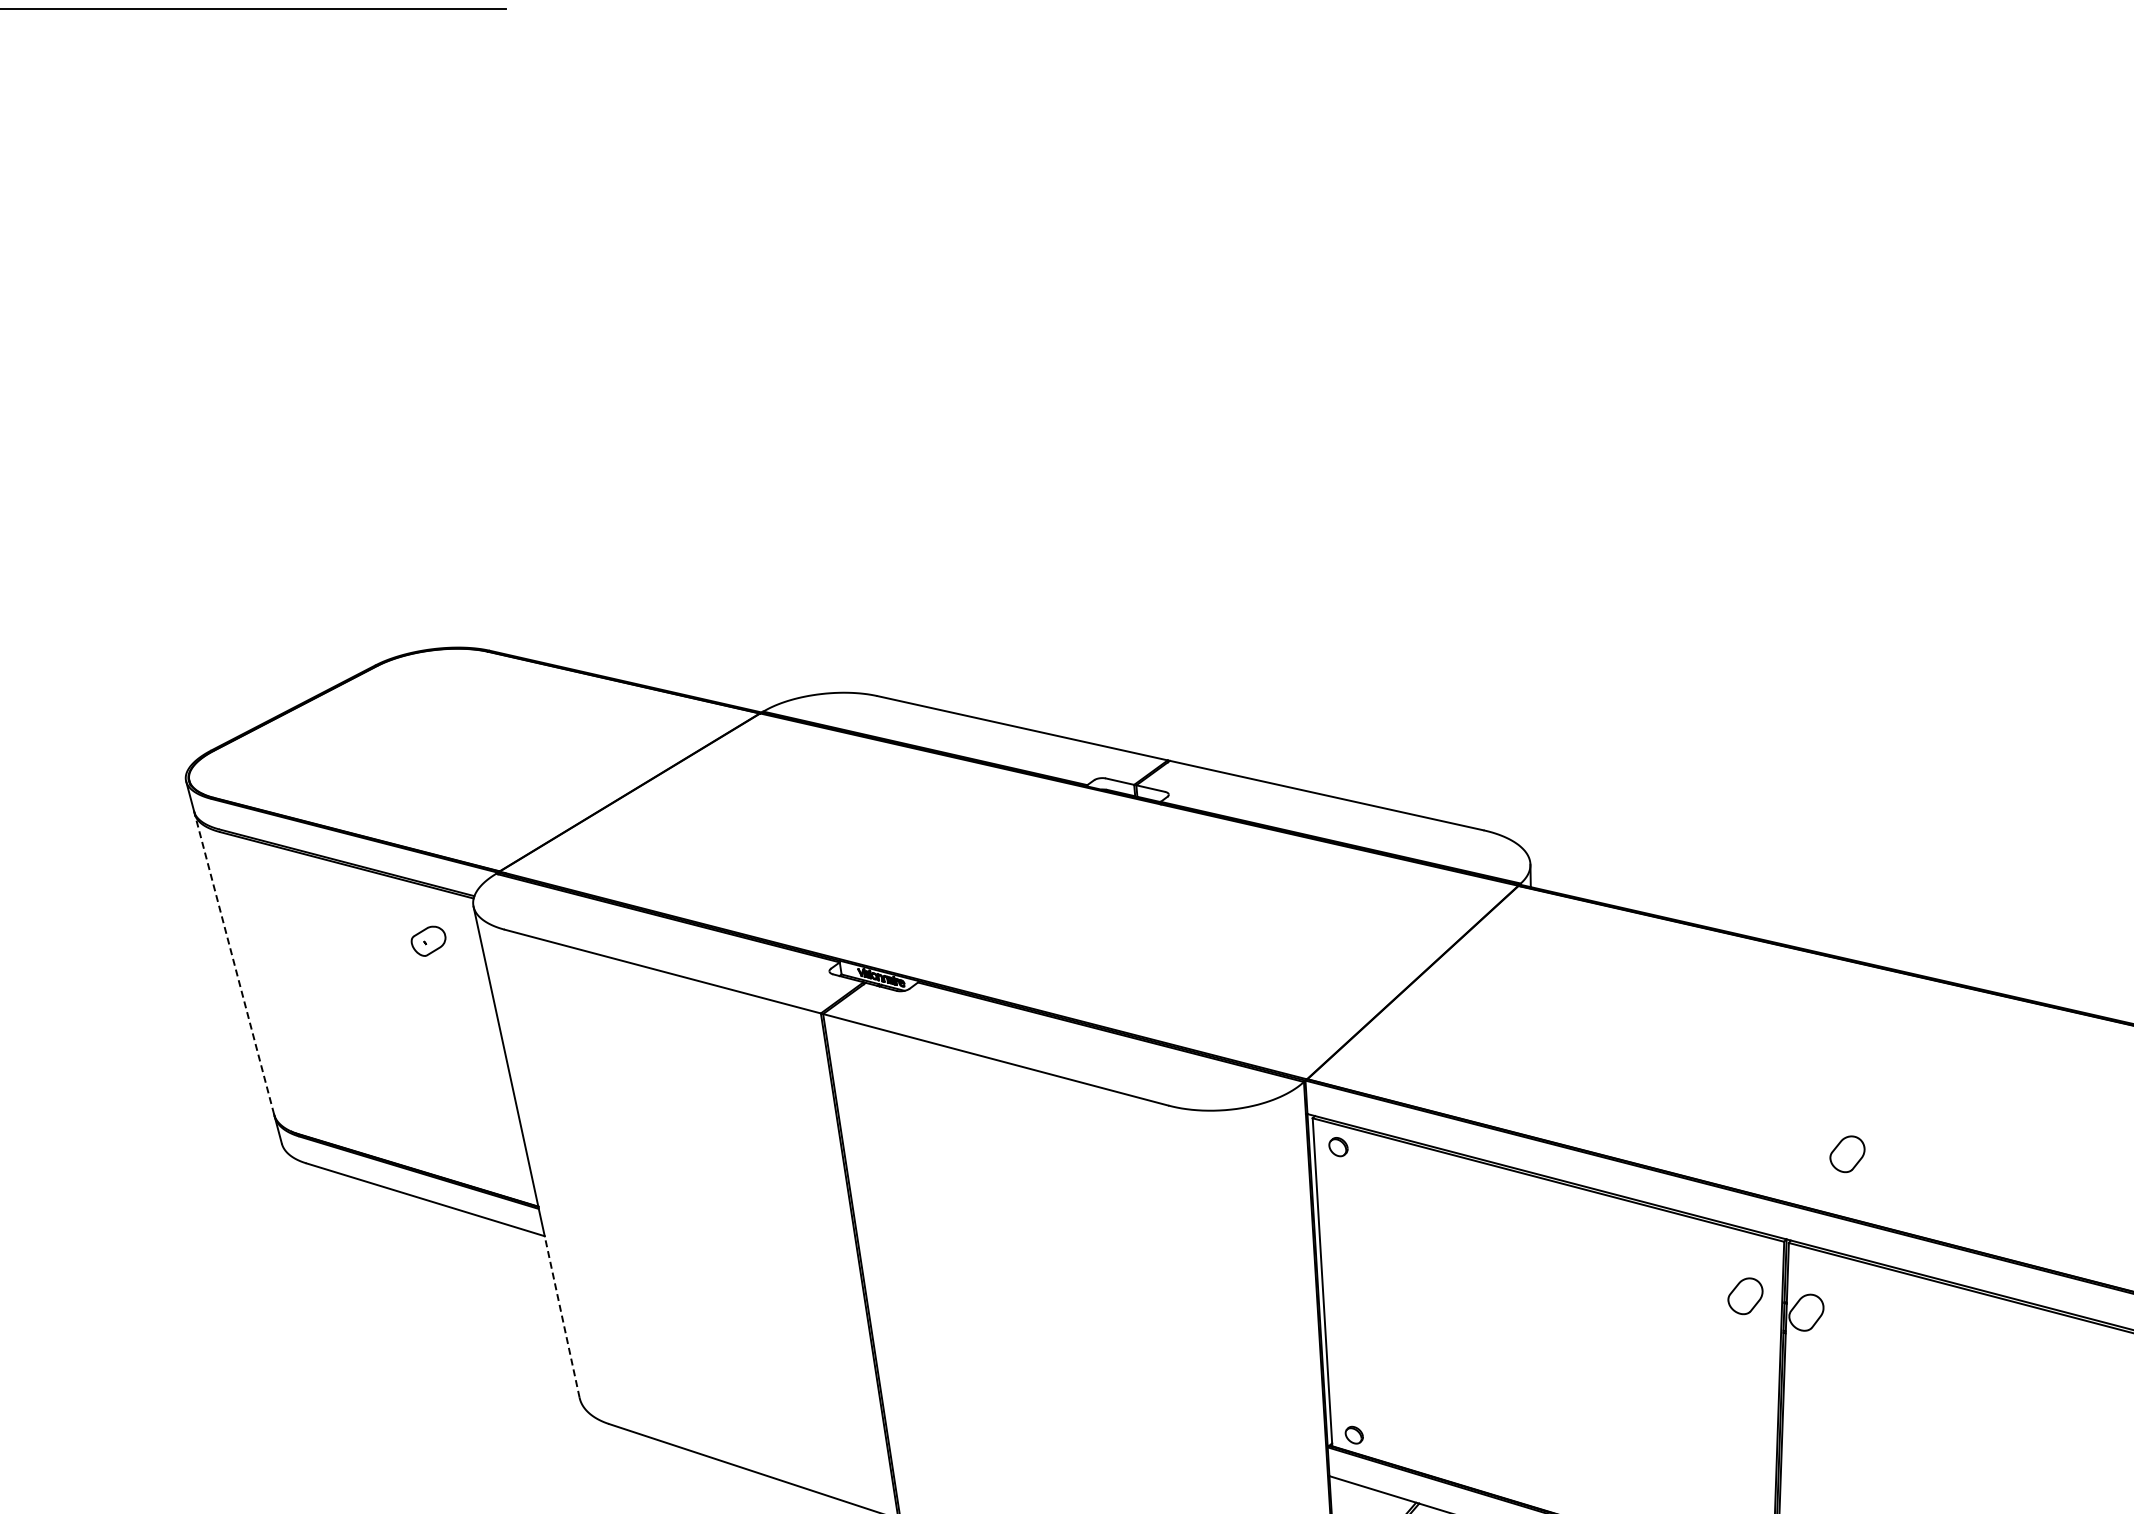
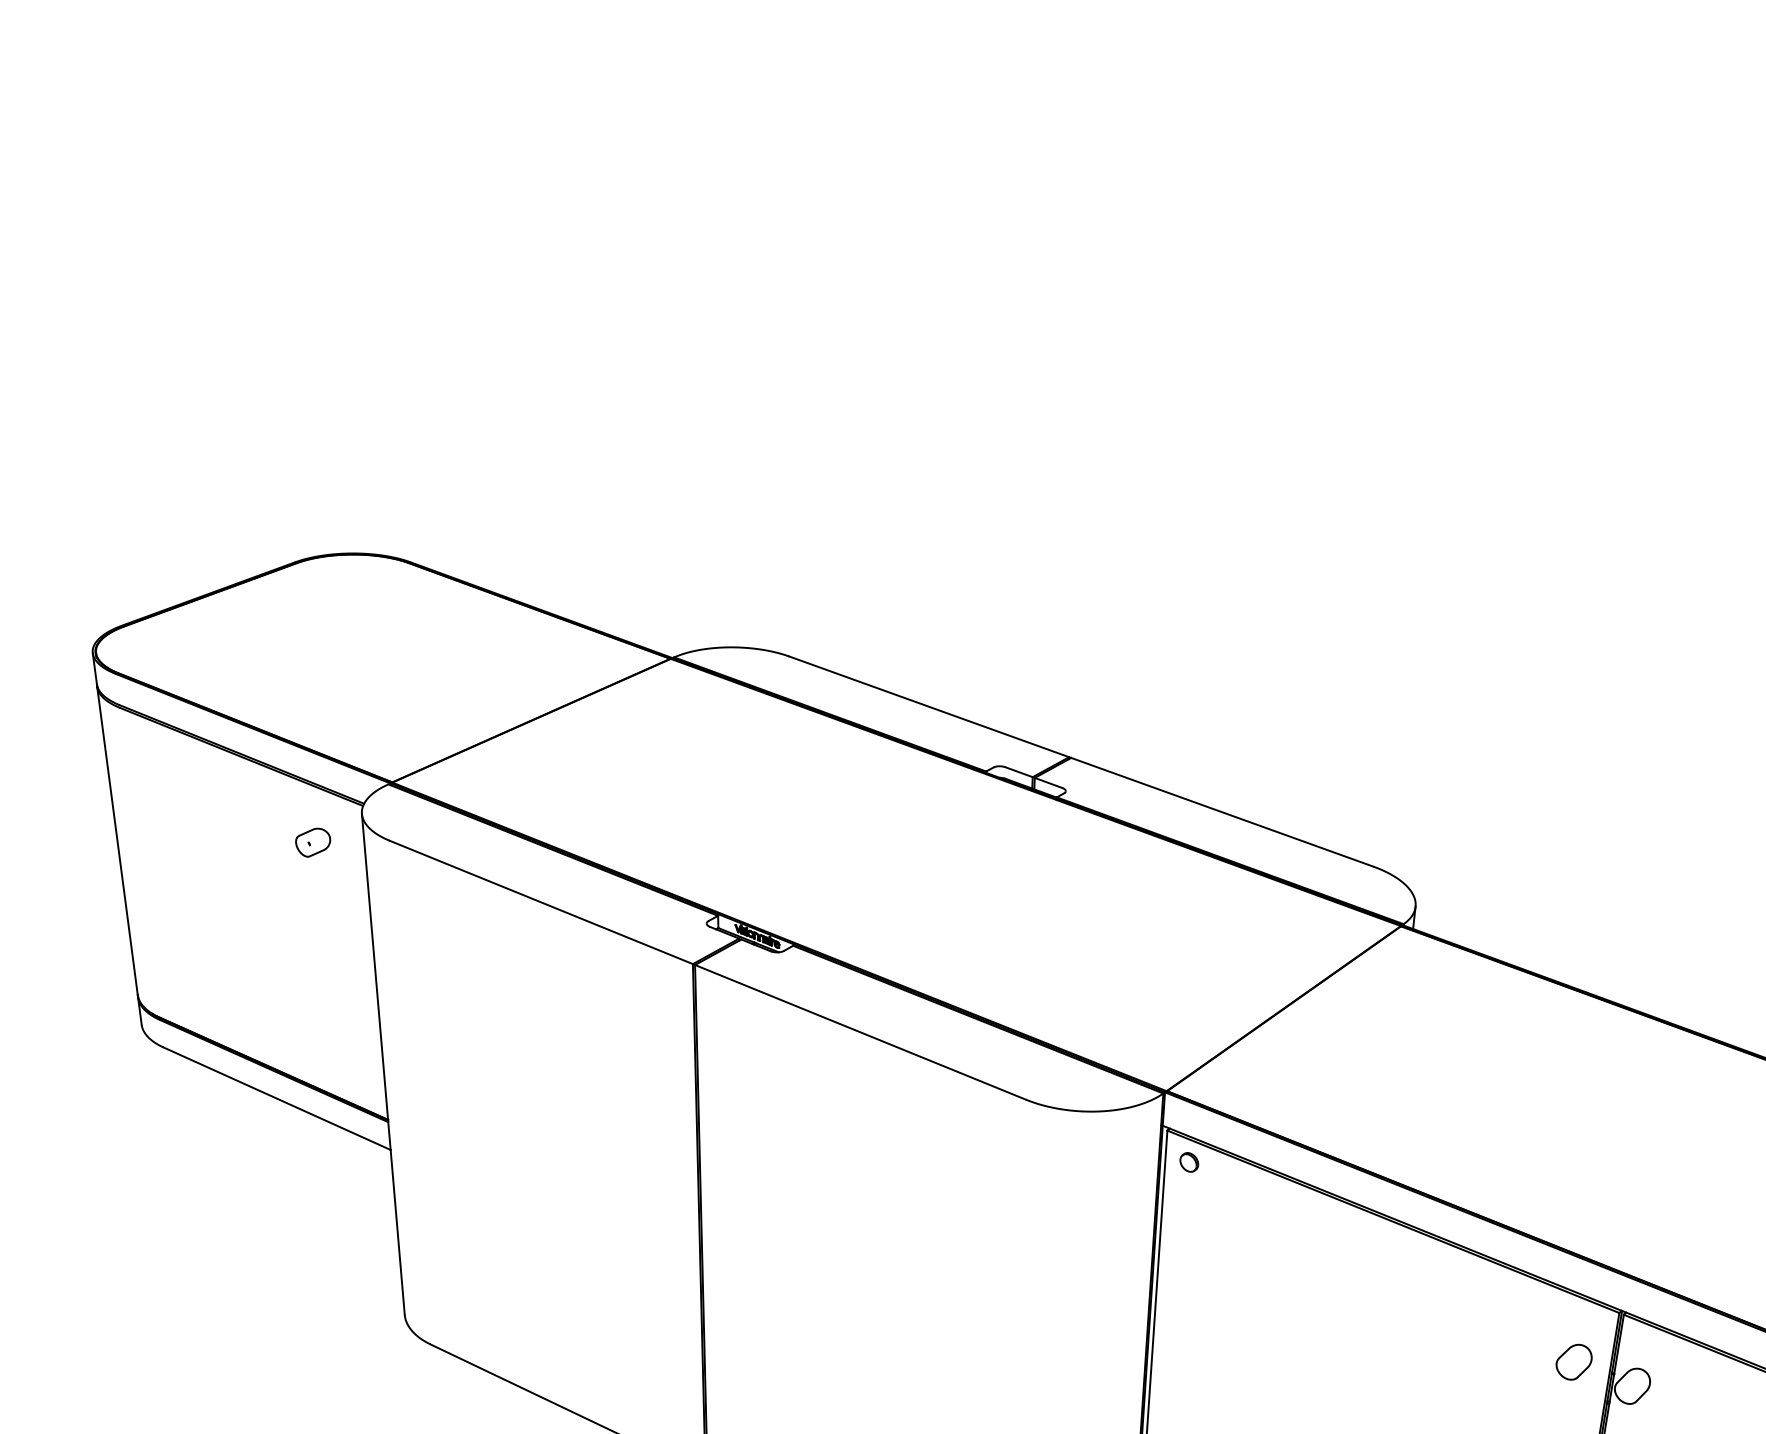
line: (234, 963) -> (117, 840), dashed -> solid
part: (1847, 1154) -> (1693, 1234), removed
line: (562, 1316) -> (398, 1231), dashed -> solid

